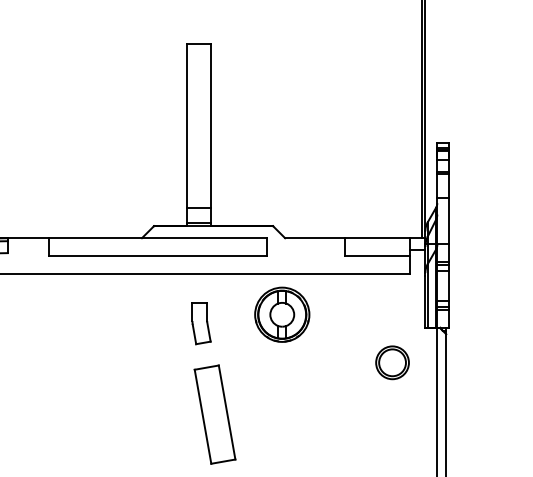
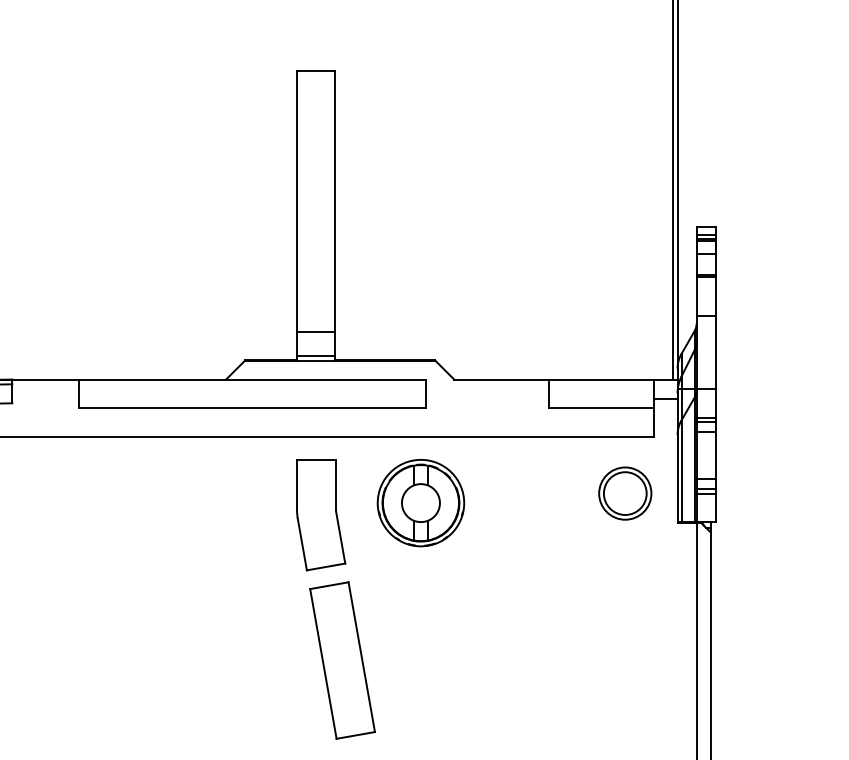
part: (282, 314) -> (421, 502), moved
part: (201, 323) -> (320, 515), size x1.67
part: (392, 362) -> (625, 493), moved

